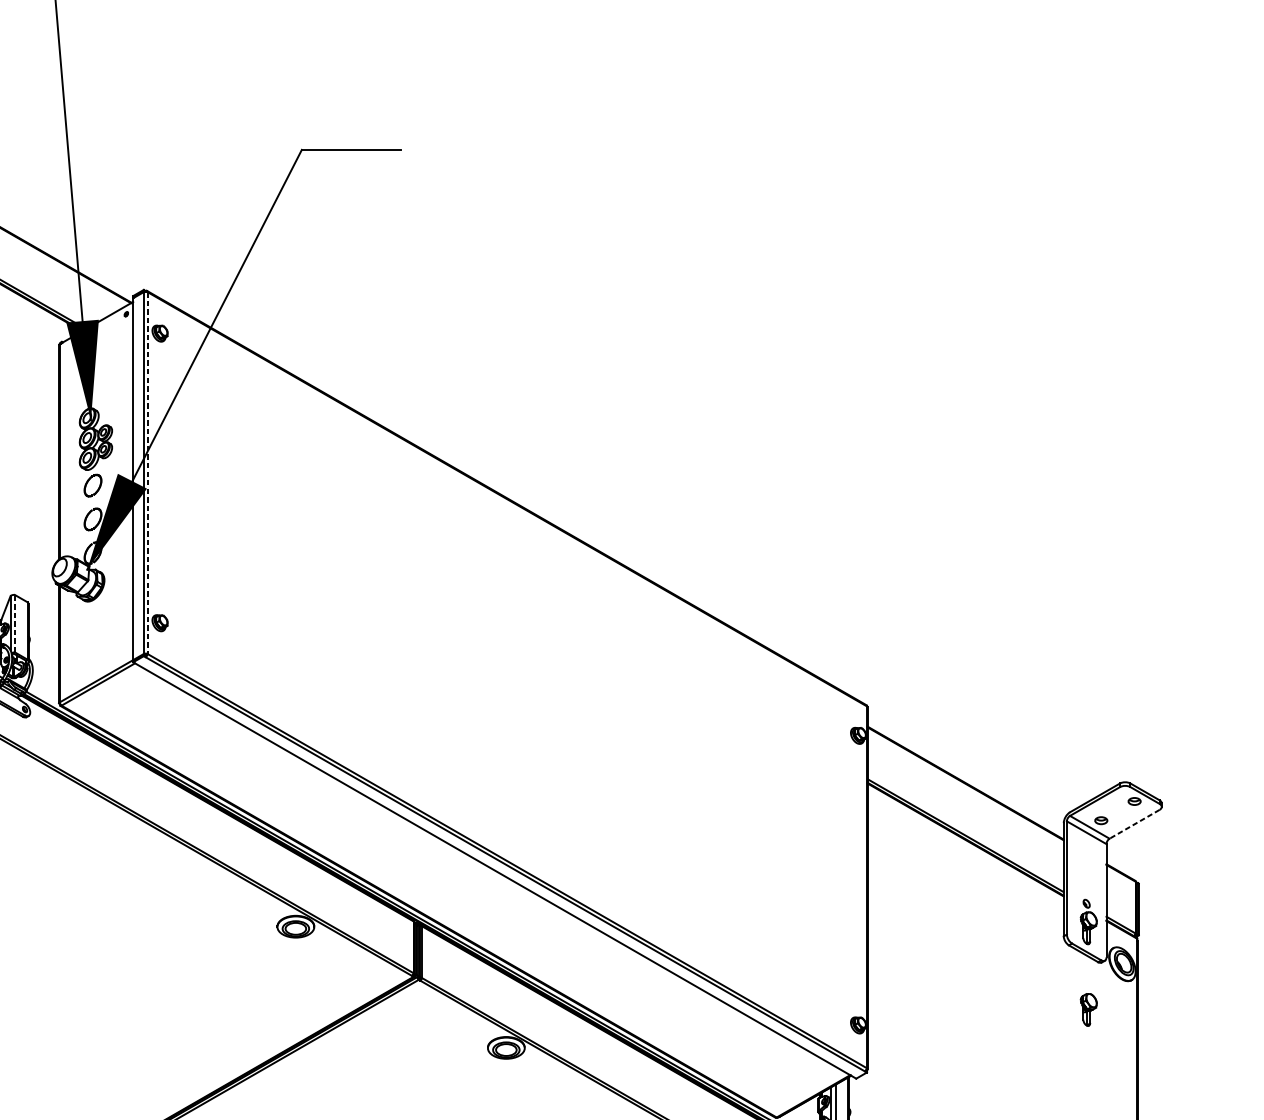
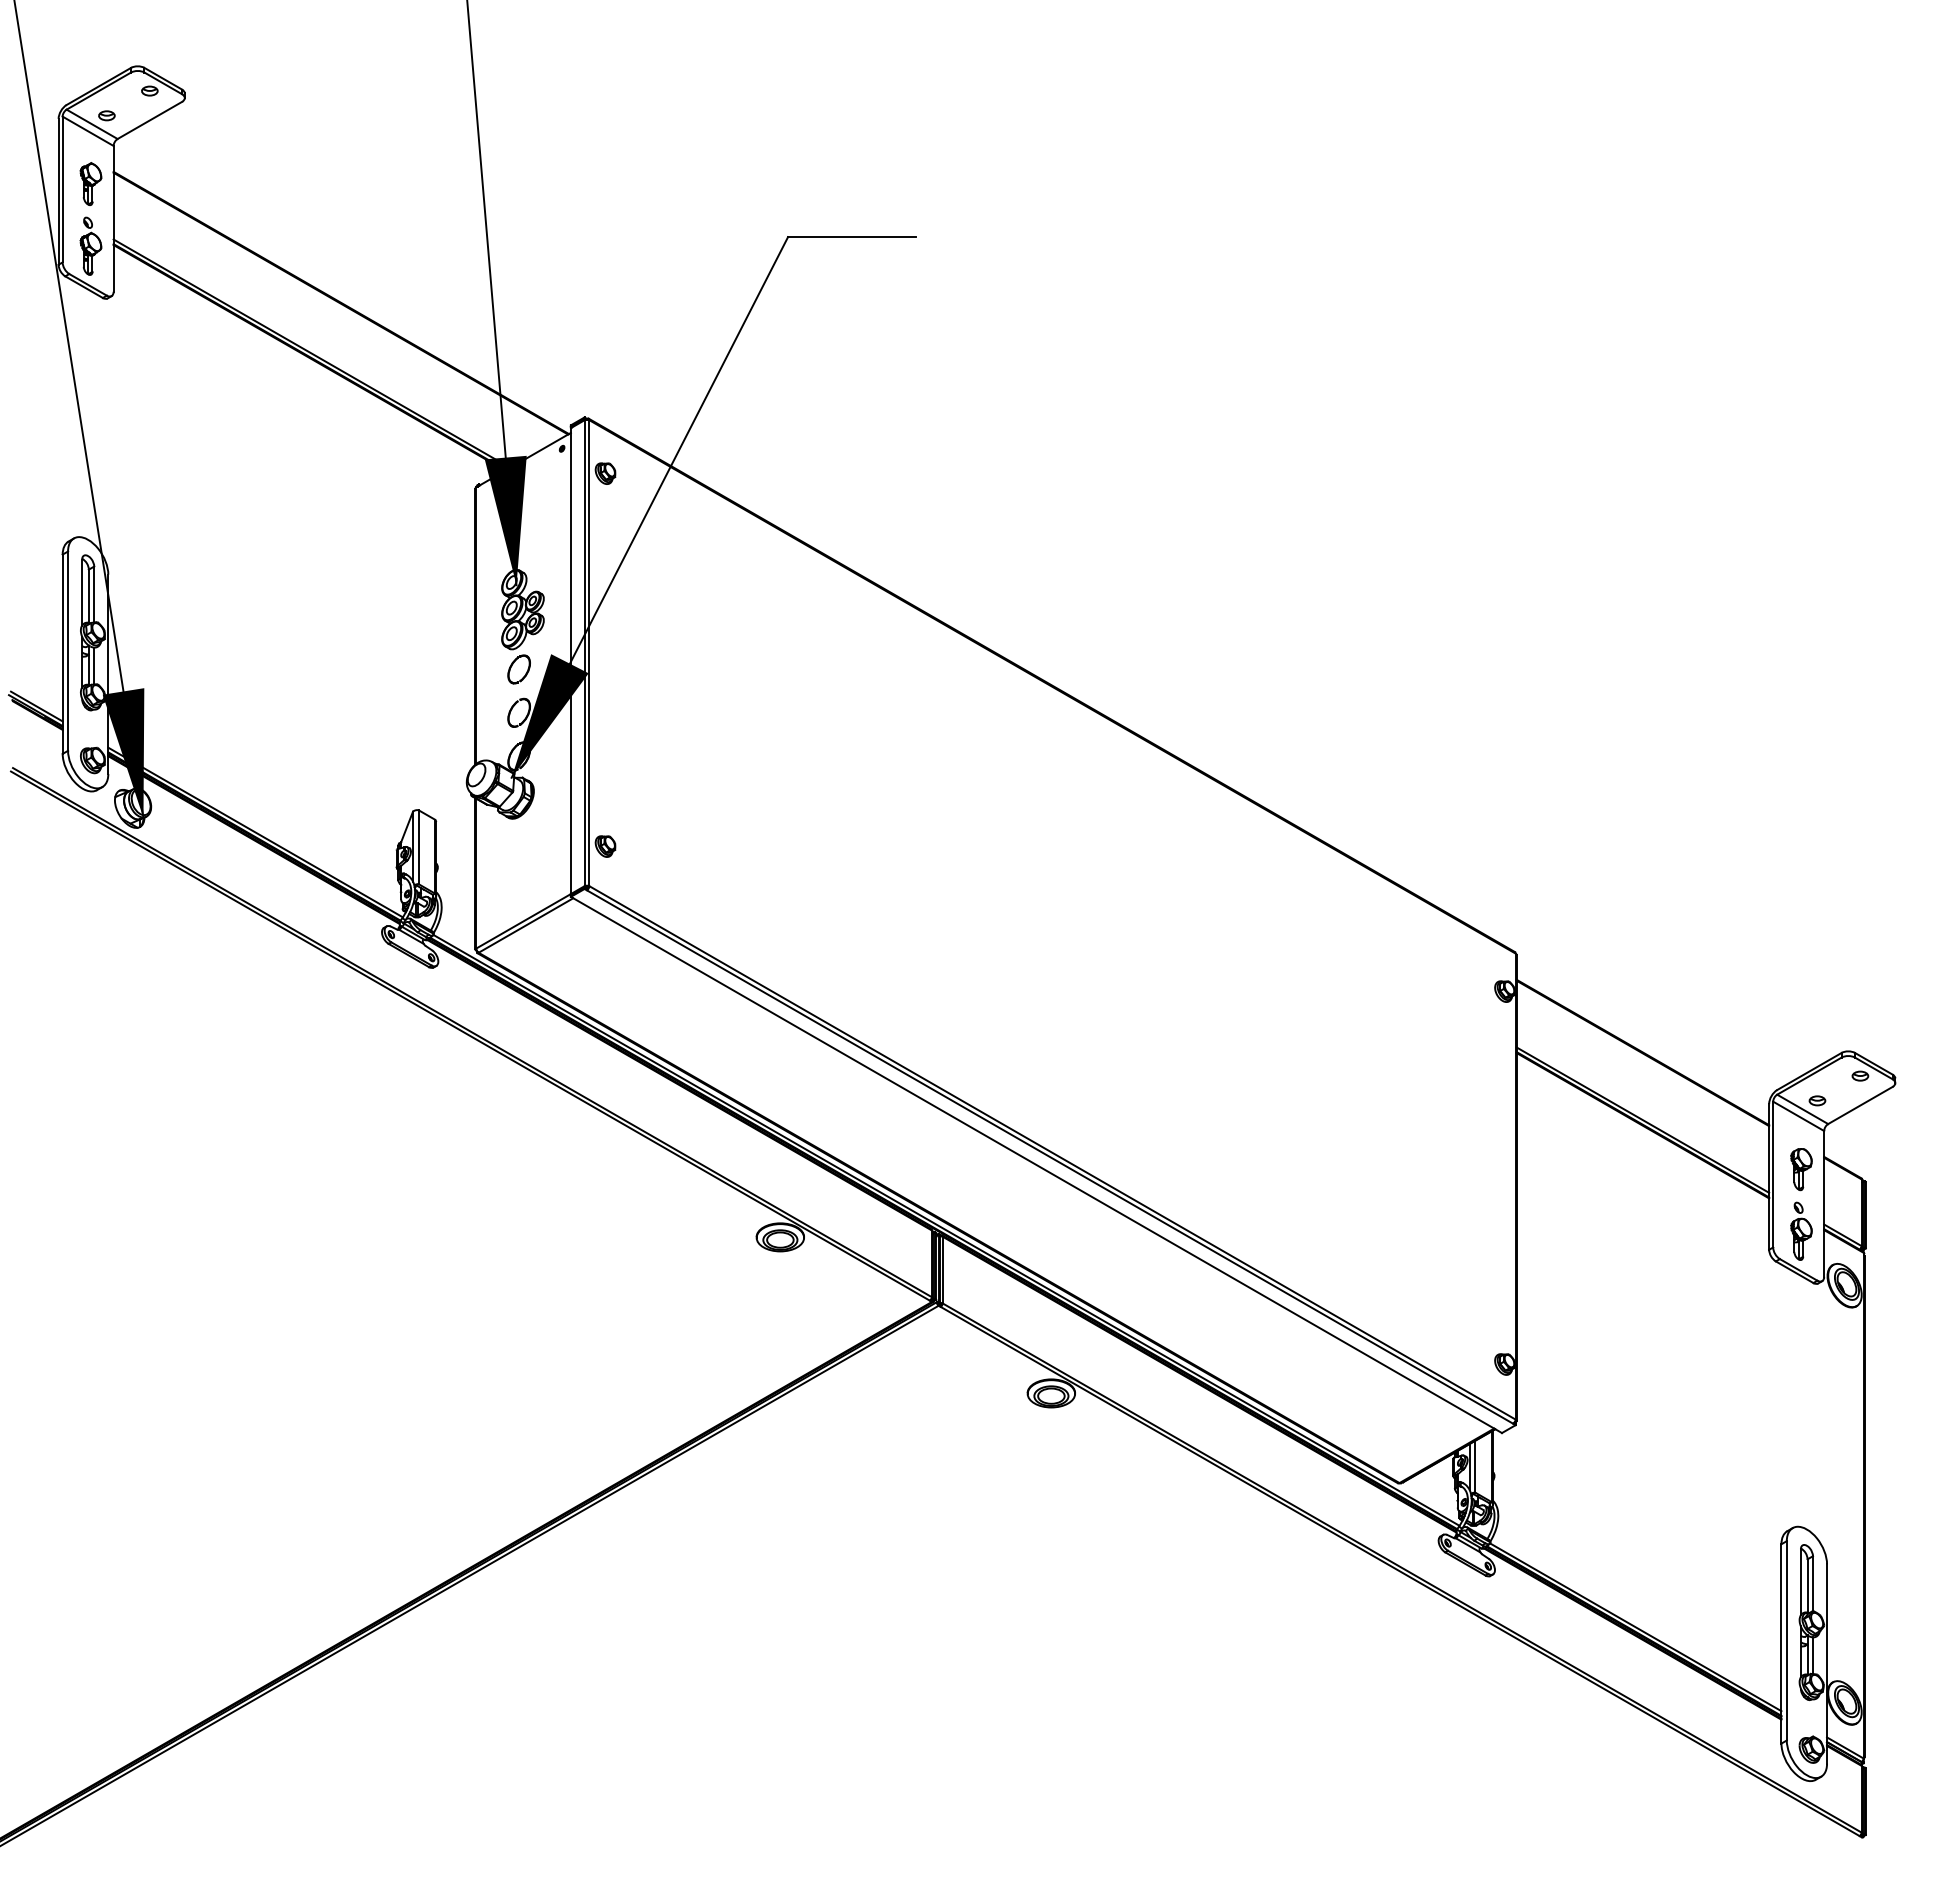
line: (147, 473) -> (589, 653), dashed -> solid
line: (14, 623) -> (418, 847), dashed -> solid
line: (1133, 824) -> (1859, 1105), dashed -> solid
part: (1088, 1009) -> (1801, 1169), moved

